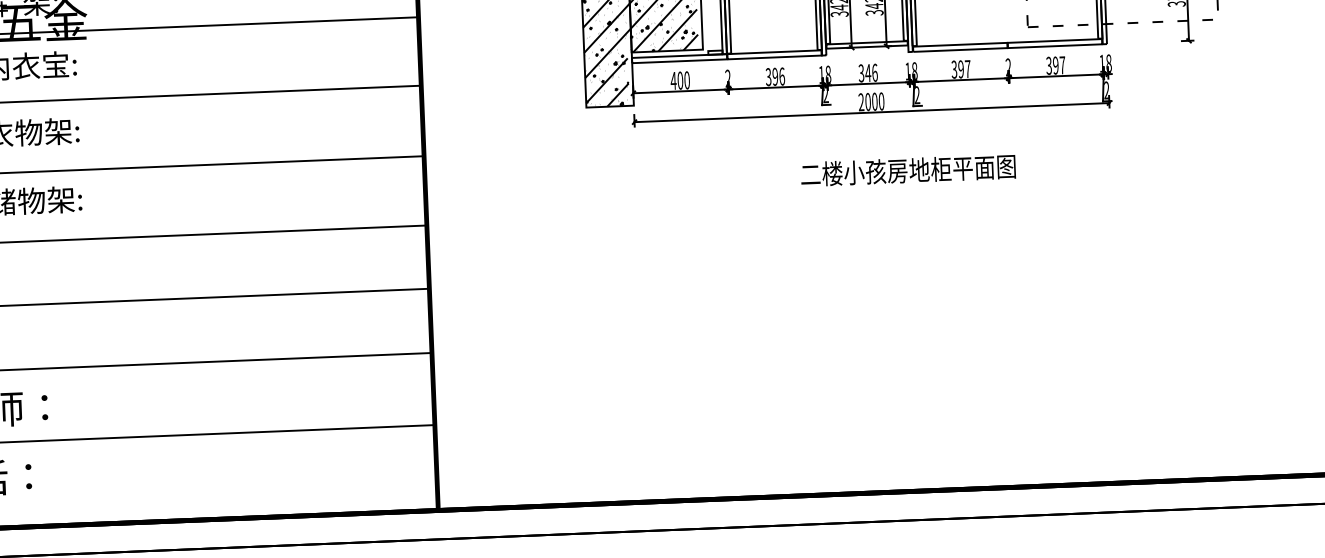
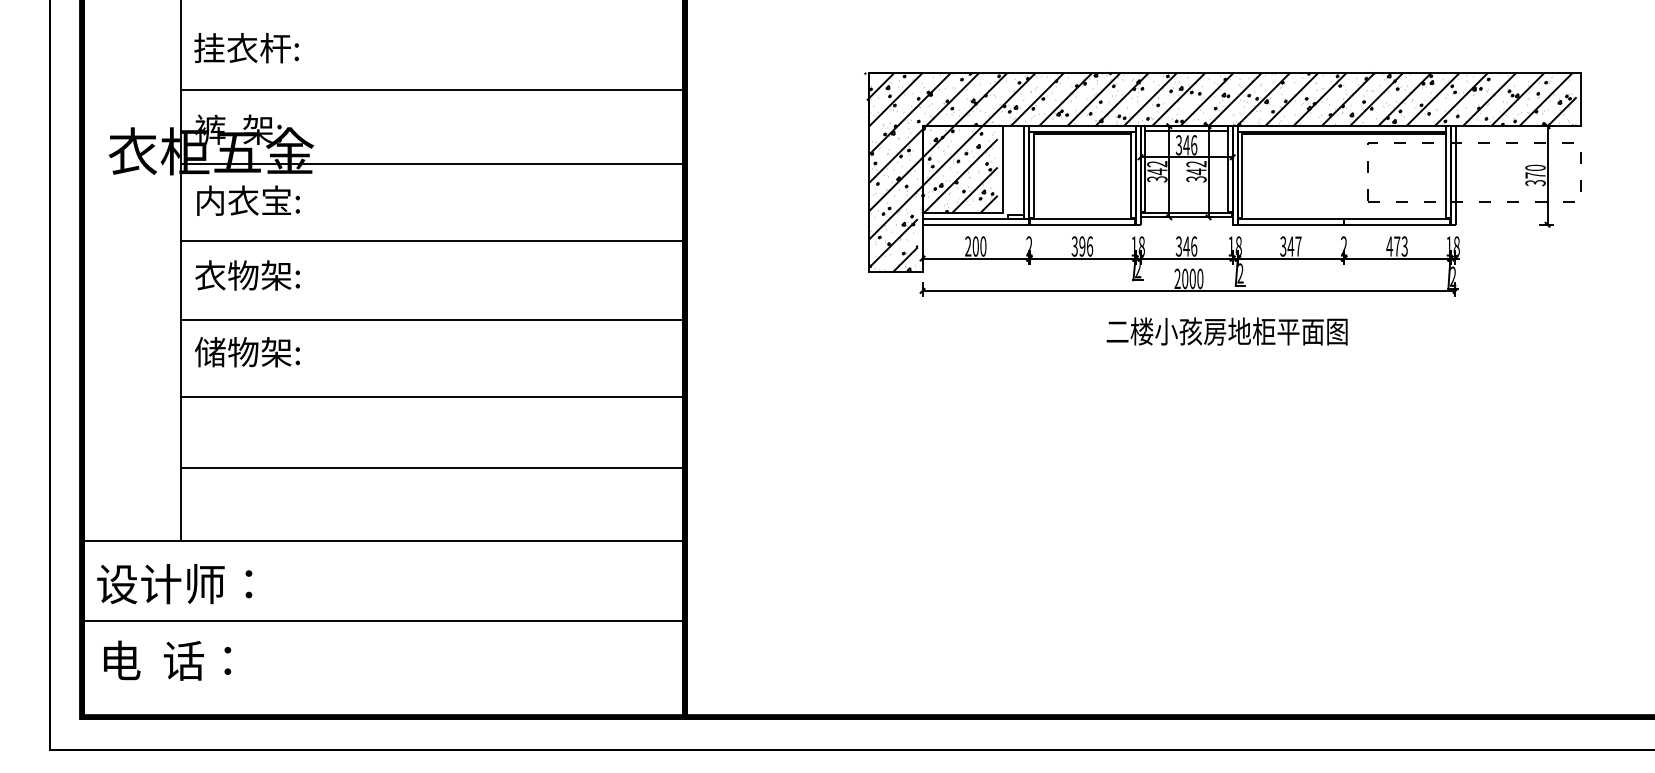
text: (1055, 65) -> (1396, 246), 397 -> 473
text: (960, 69) -> (1290, 246), 397 -> 347
text: (672, 80) -> (967, 246), 400 -> 200
text: (907, 170) -> (1226, 331), moved

